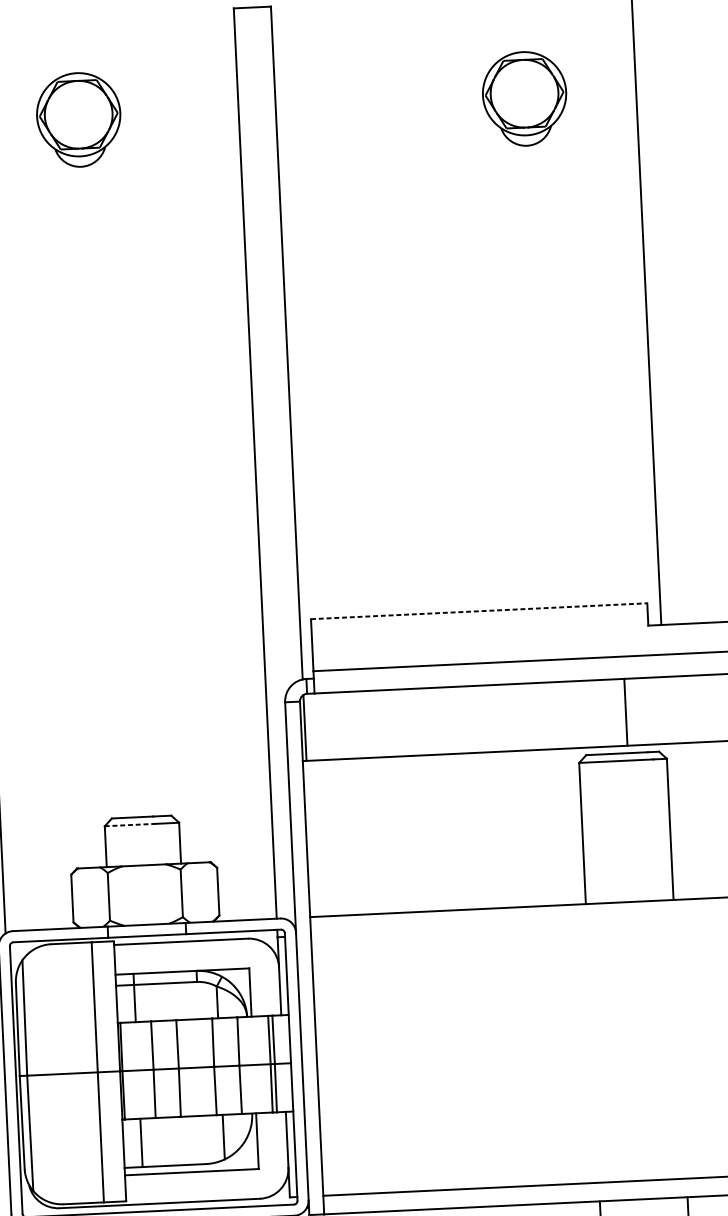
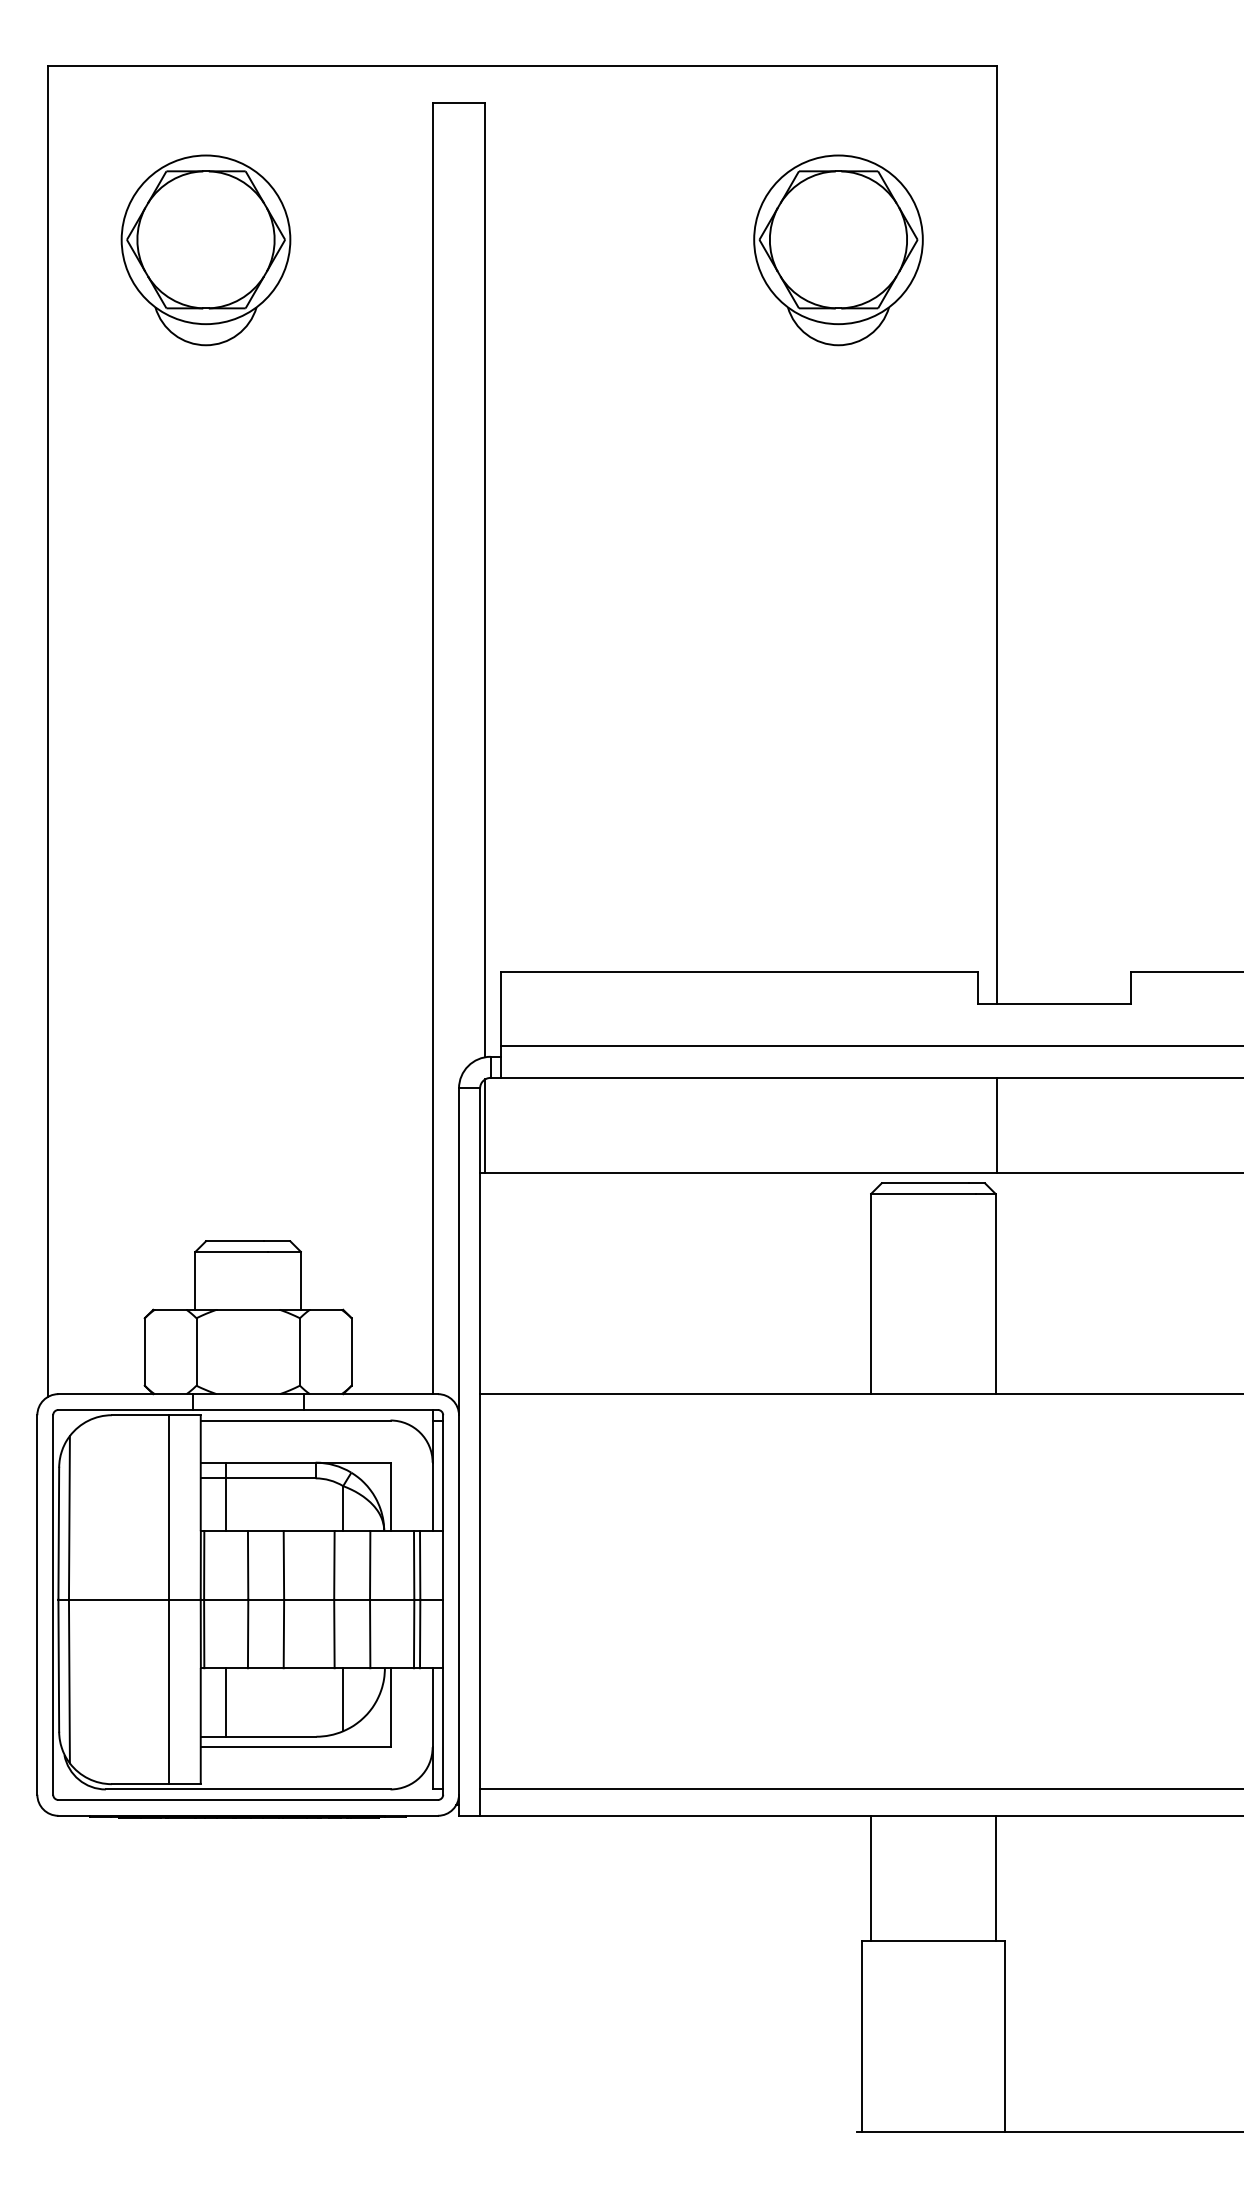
part: (524, 99) -> (838, 250), size x1.43
part: (78, 120) -> (205, 250), size x1.43
line: (479, 611) -> (739, 972), dashed -> solid
line: (625, 711) -> (996, 1124), moved
line: (130, 824) -> (231, 1251), dashed -> solid

